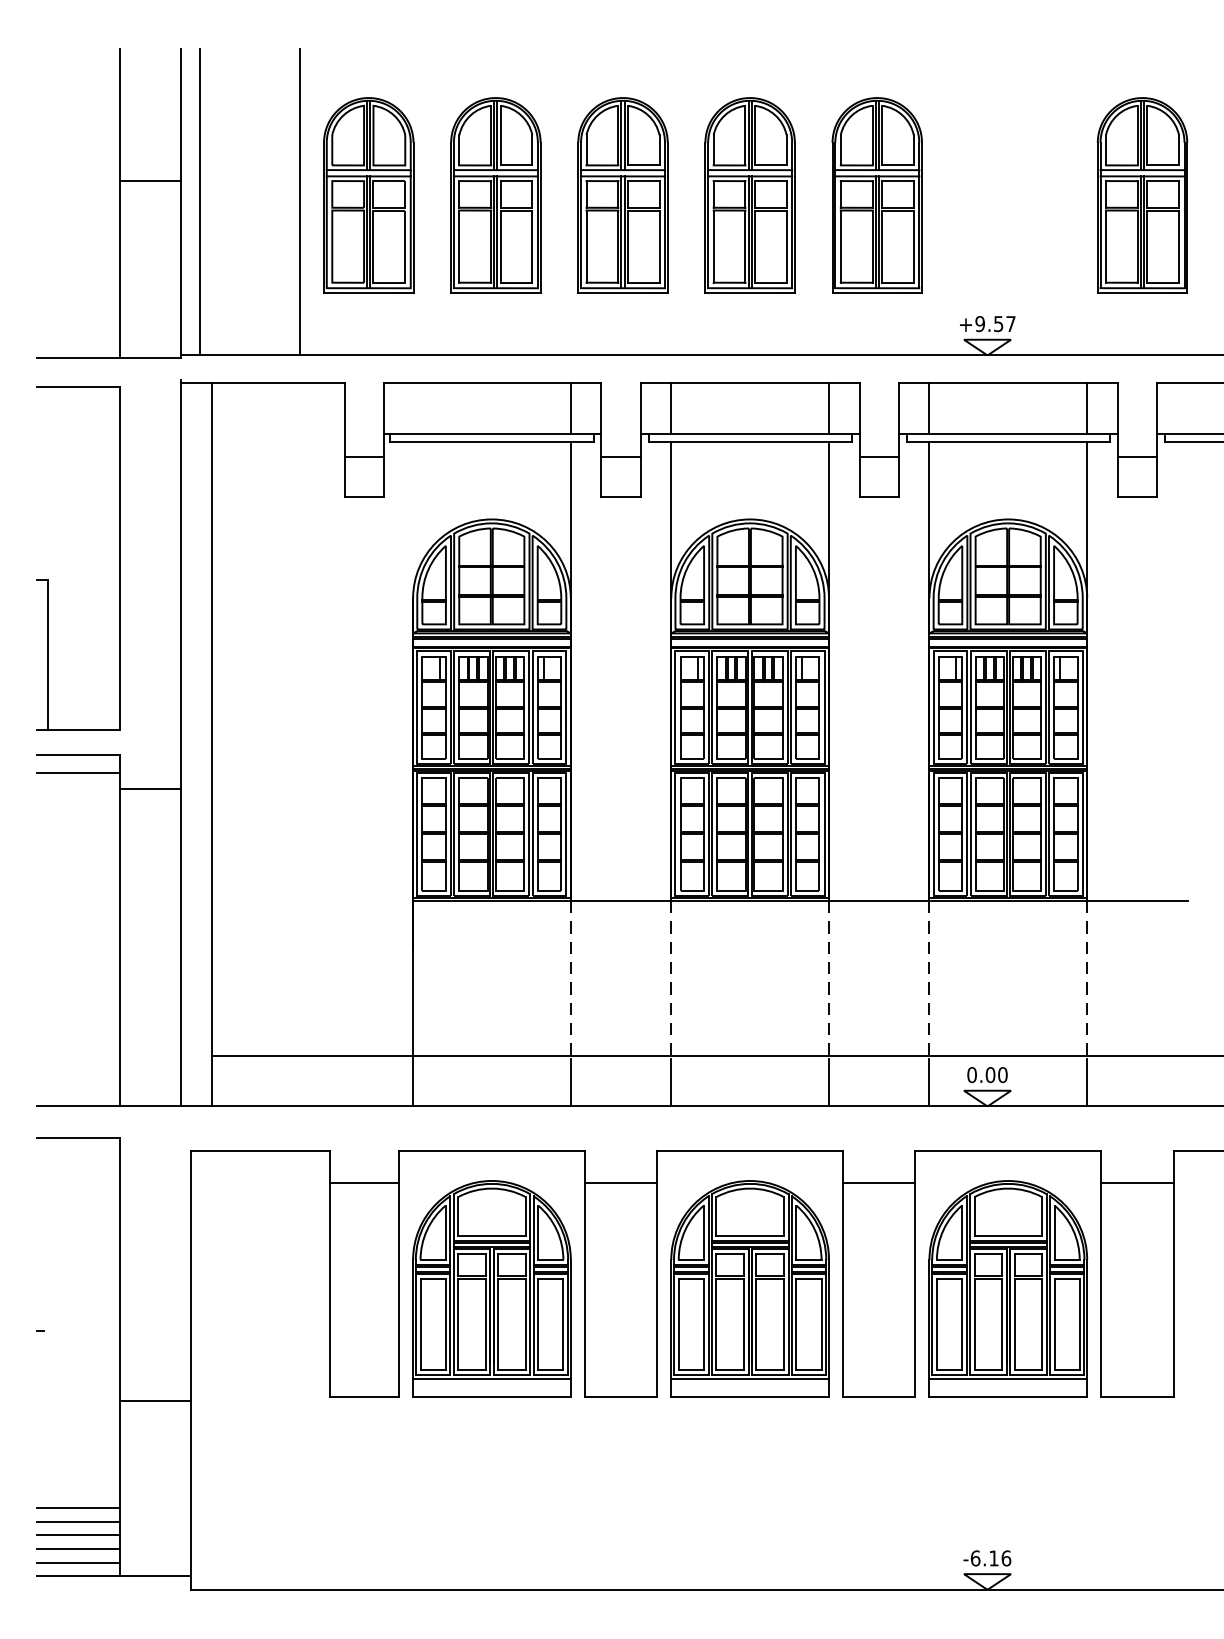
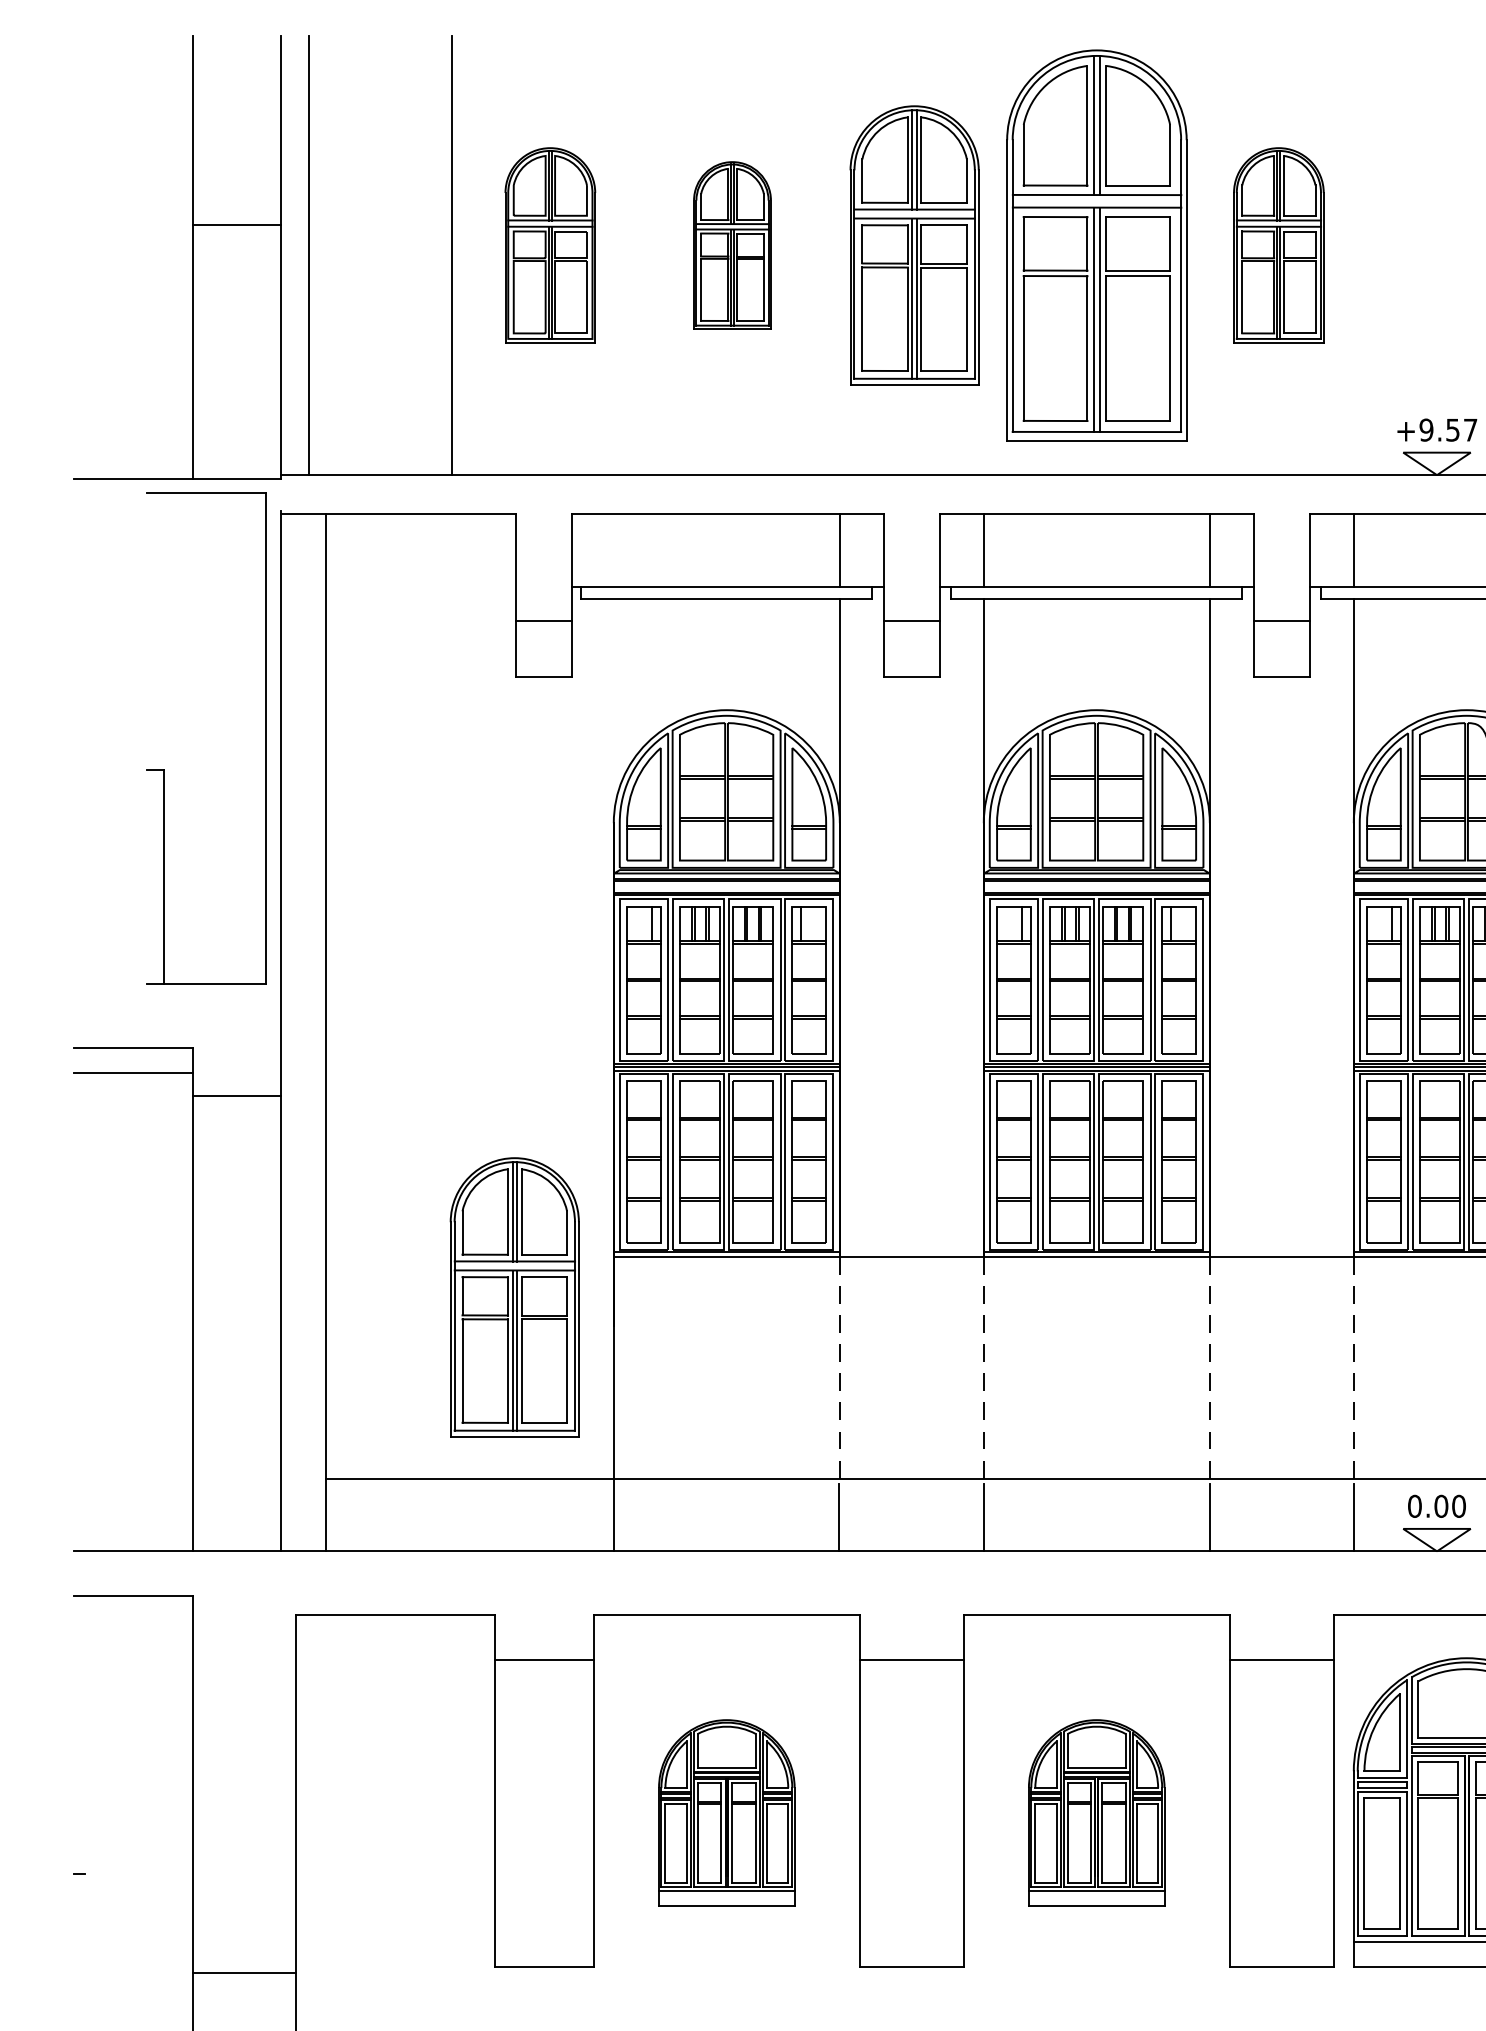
part: (368, 195) -> (549, 245), size x0.7
part: (495, 195) -> (731, 245), size x0.6
part: (749, 195) -> (1095, 245), size x1.4
part: (876, 195) -> (1277, 245), size x0.7
part: (48, 579) -> (164, 769), moved
part: (343, 929) -> (514, 1297), added
part: (491, 1288) -> (726, 1812), size x0.6
part: (749, 1288) -> (1095, 1812), size x0.6

